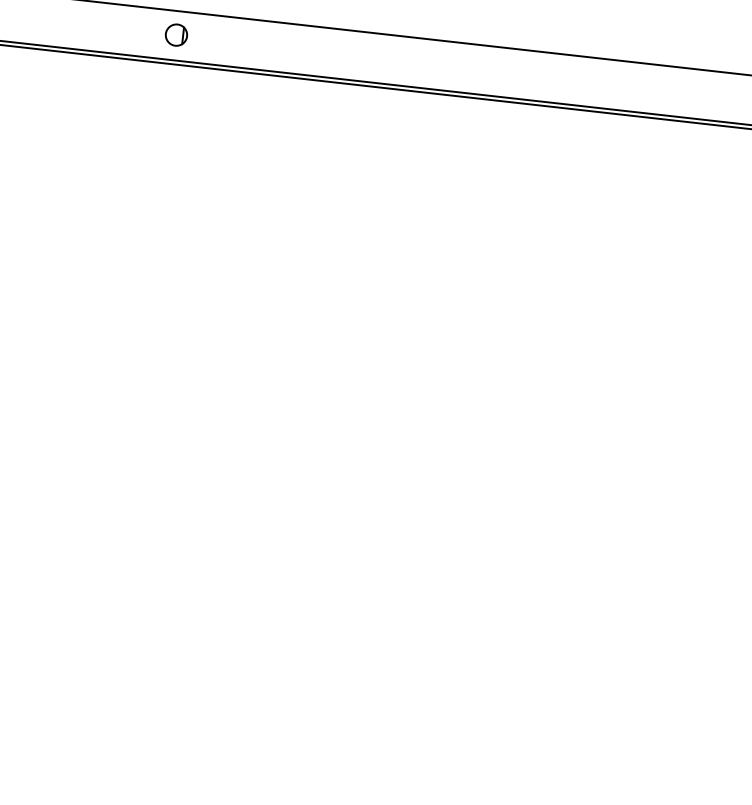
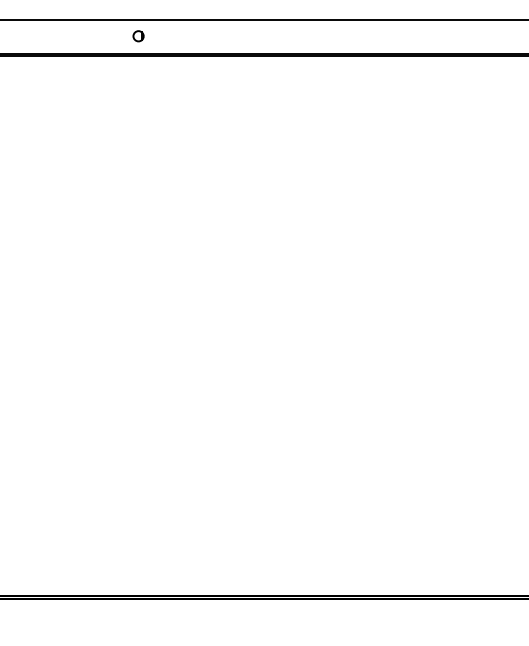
part: (176, 35) -> (138, 36), size x0.7

